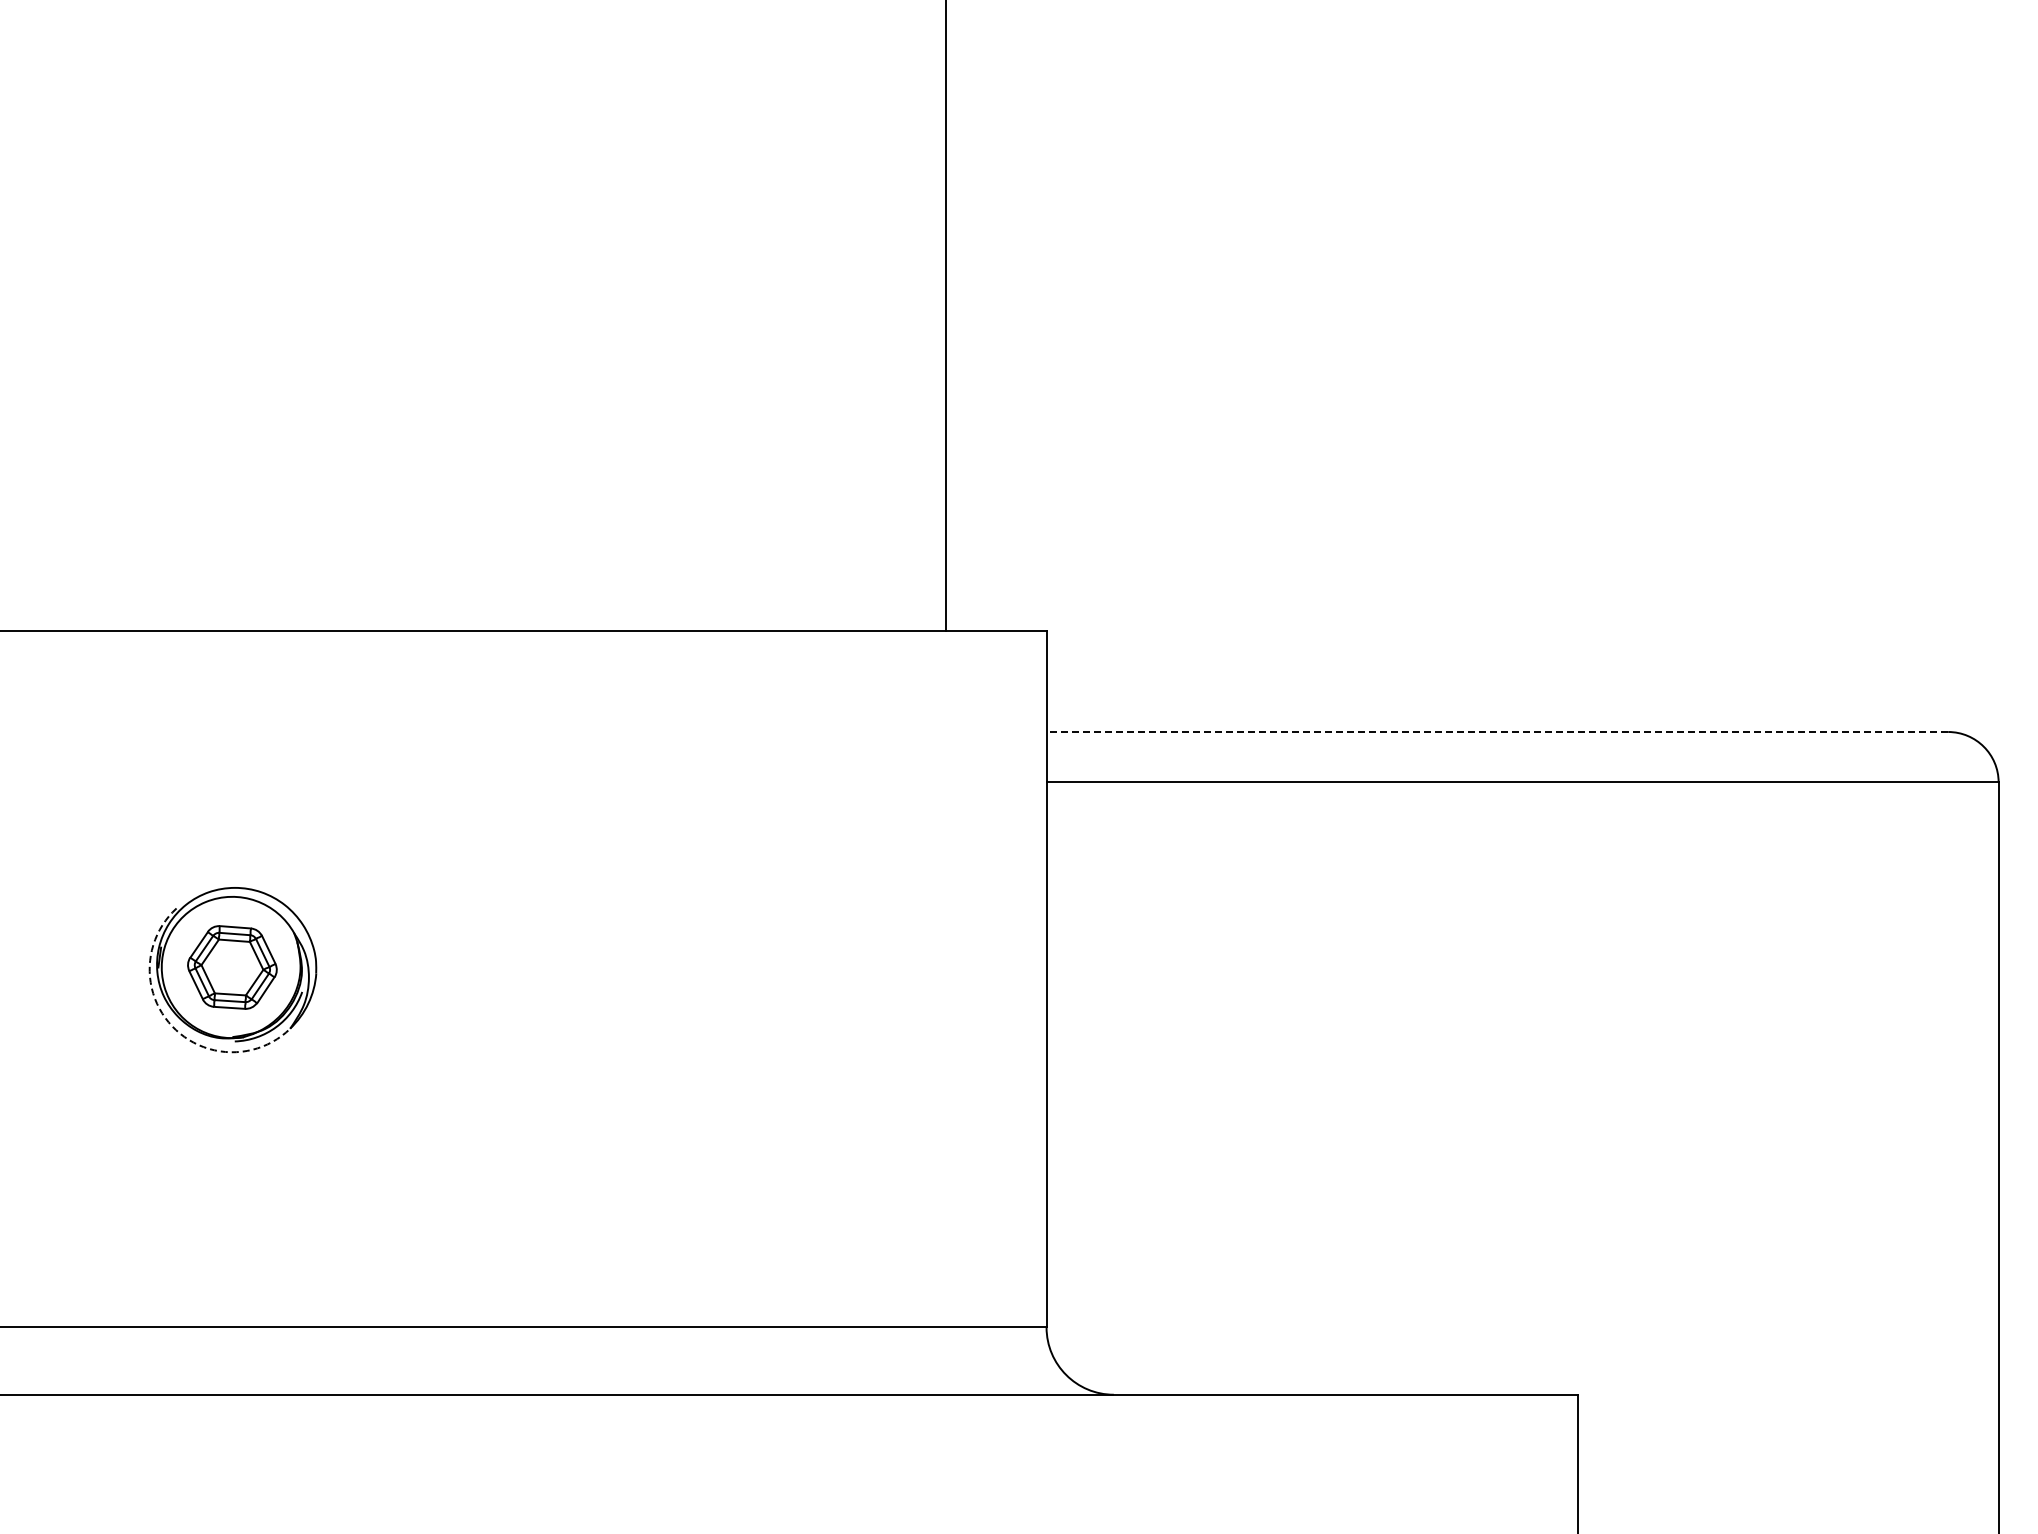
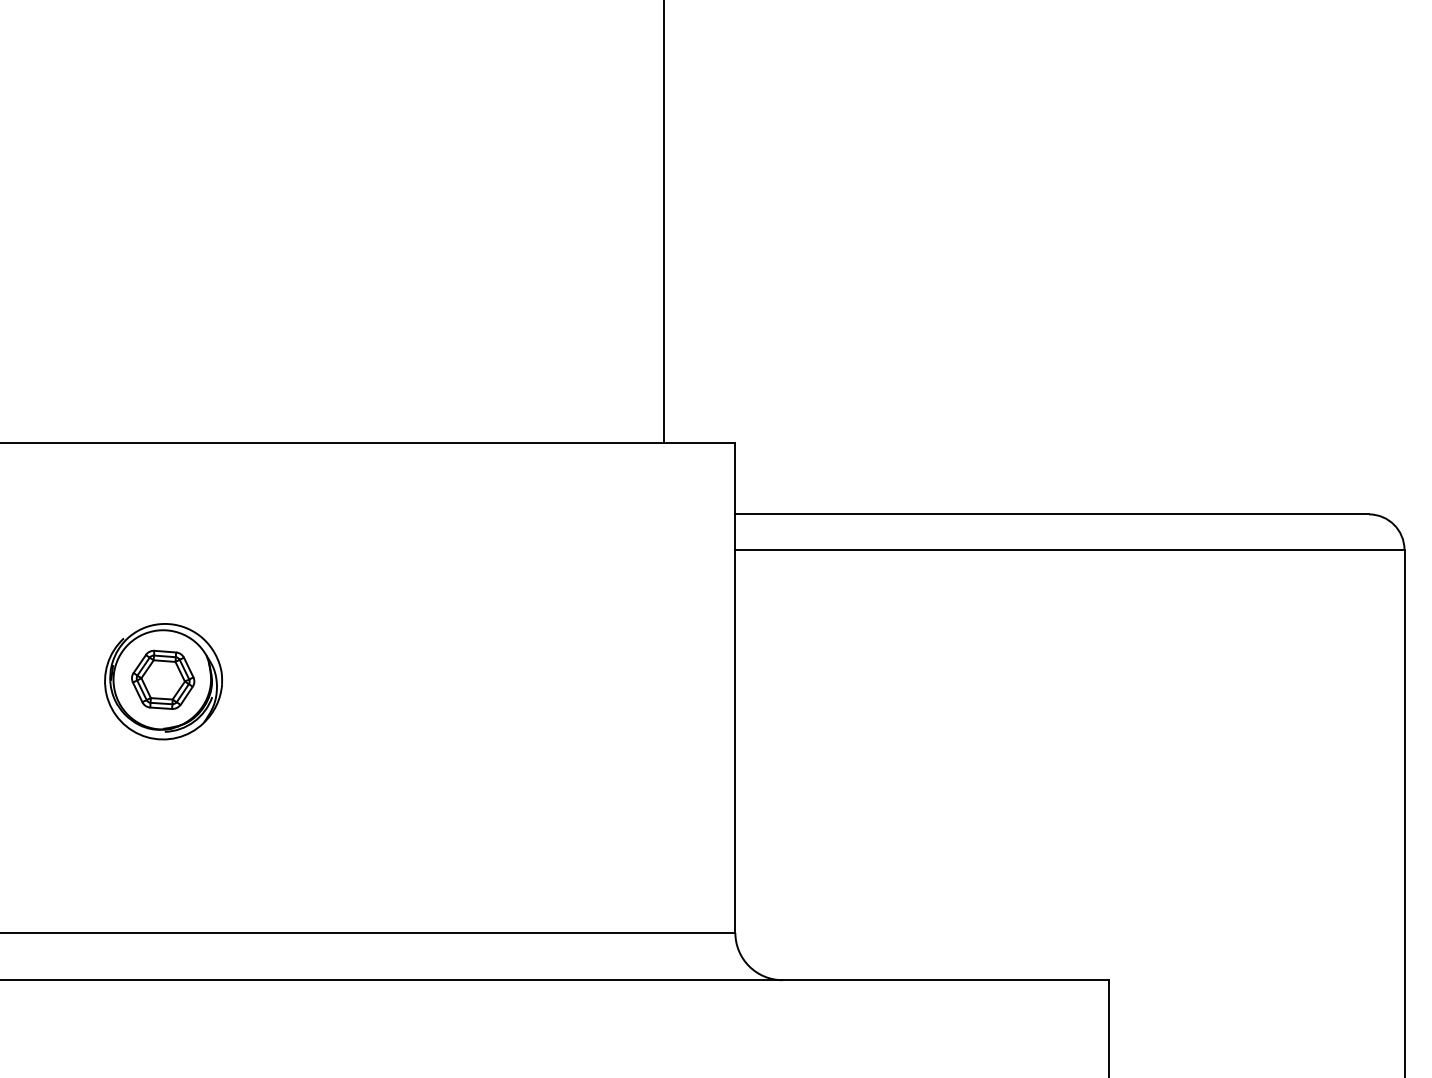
line: (1497, 732) -> (1052, 514), dashed -> solid
arc: (172, 1026) -> (121, 721), dashed -> solid

